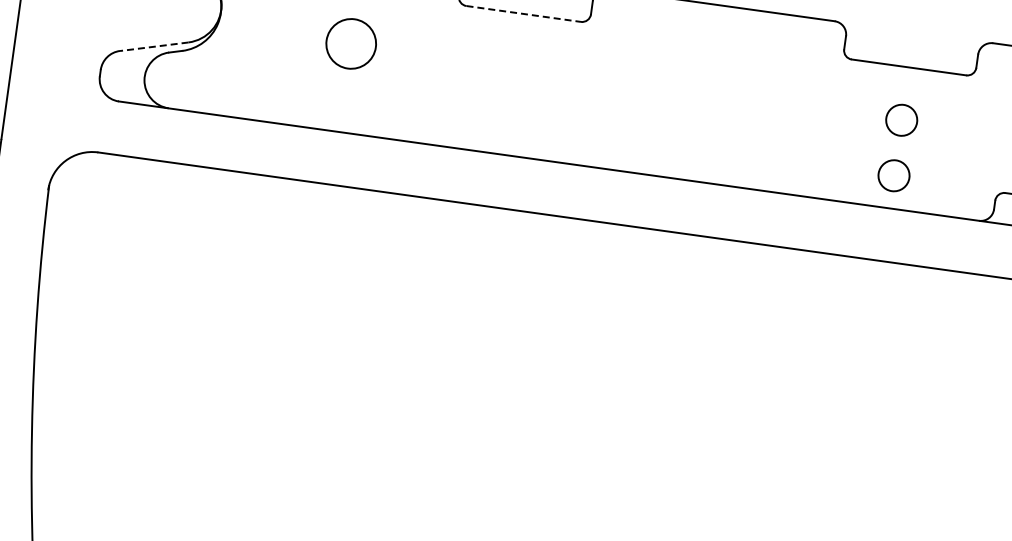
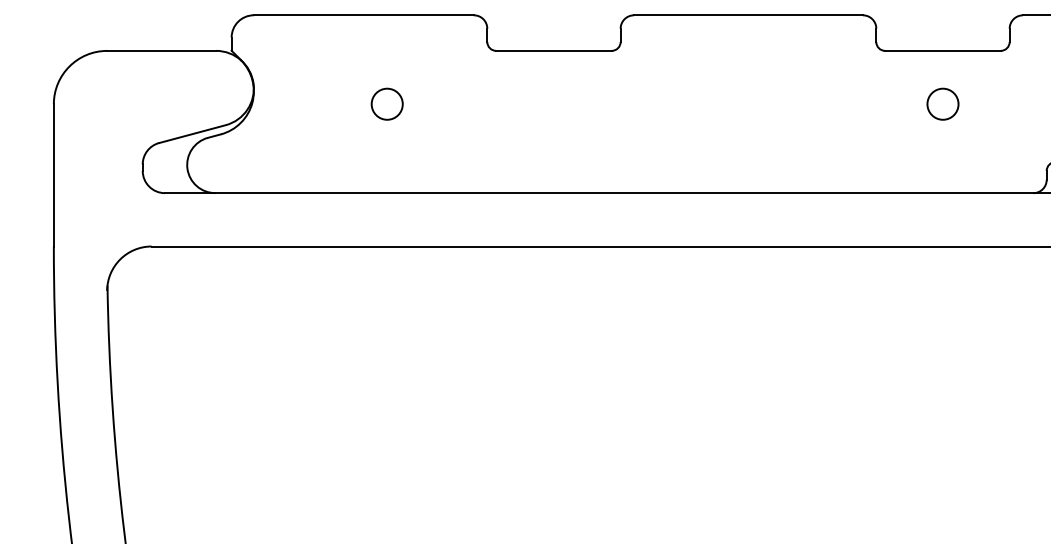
line: (523, 13) -> (553, 50), dashed -> solid
circle: (350, 43) -> (386, 103), size x0.62
line: (154, 47) -> (192, 134), dashed -> solid
circle: (893, 174) -> (942, 159), removed

